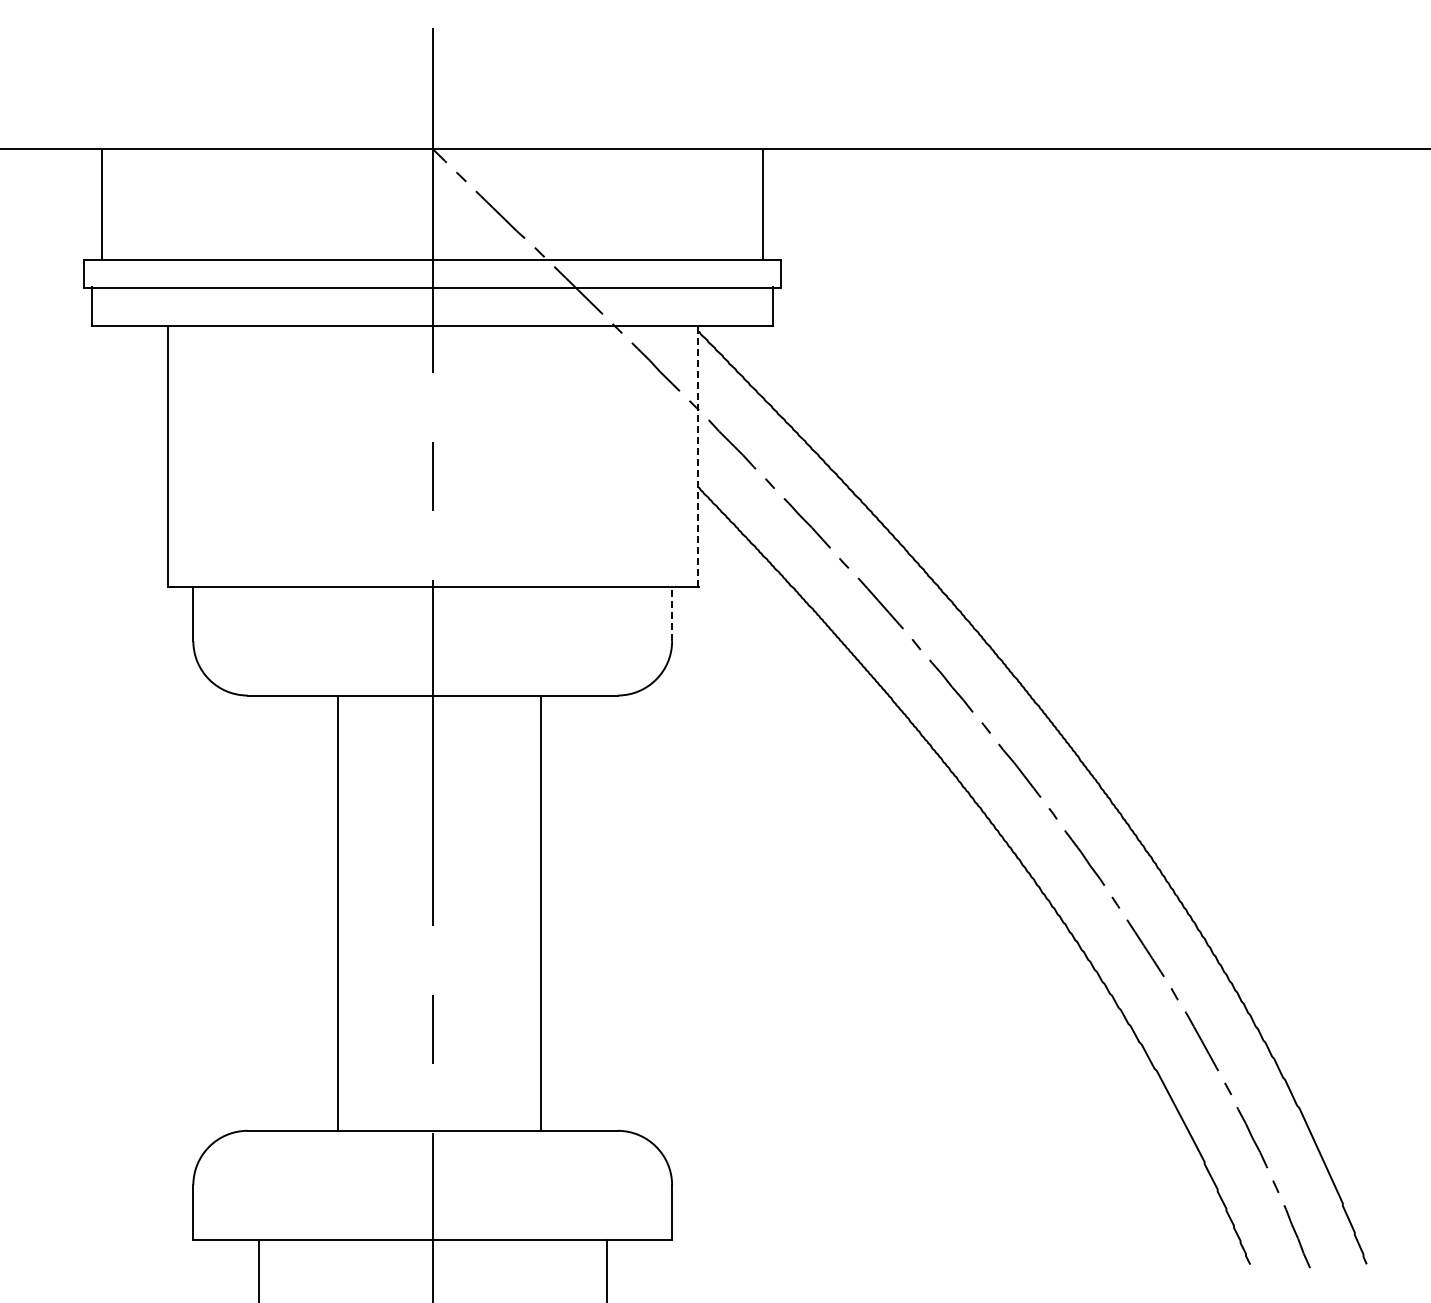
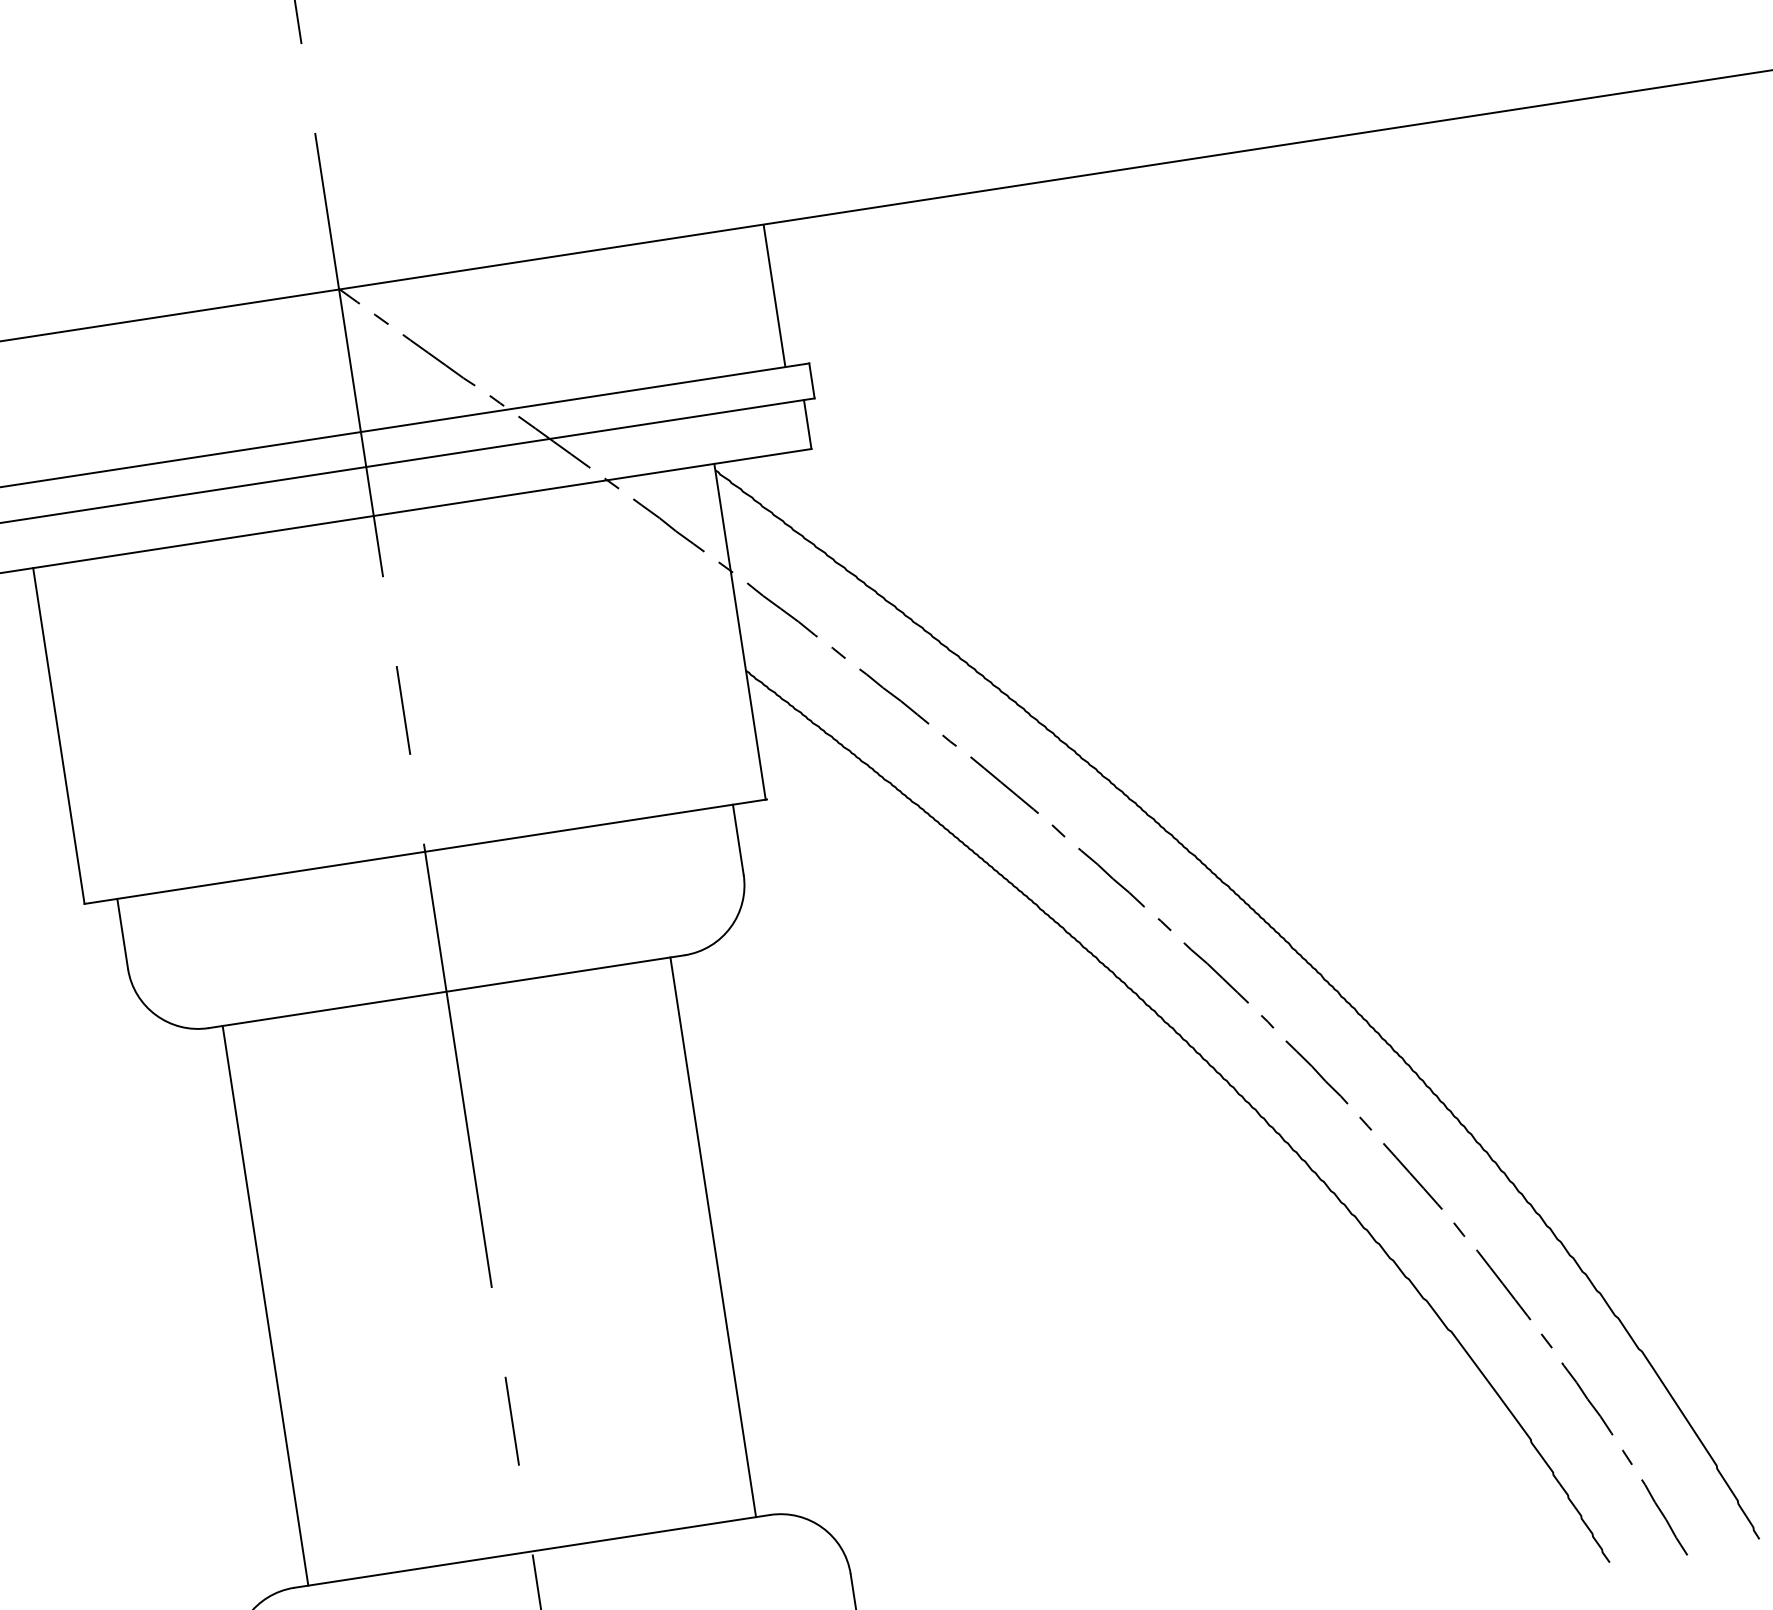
line: (697, 456) -> (739, 632), dashed -> solid
line: (672, 613) -> (738, 839), dashed -> solid
line: (337, 912) -> (265, 1304), moved
line: (540, 912) -> (712, 1236), moved

